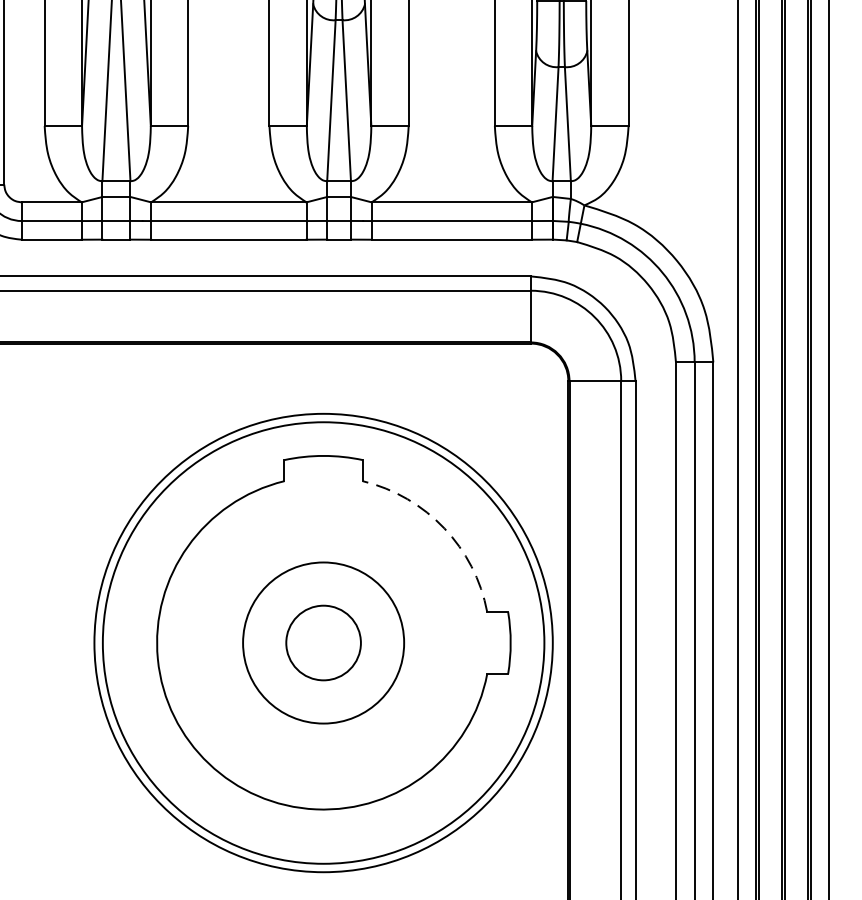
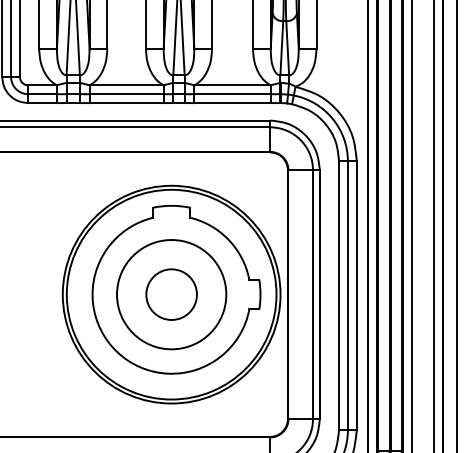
arc: (445, 528) -> (229, 240), dashed -> solid
circle: (323, 642) -> (171, 294), size x1.43
circle: (323, 642) -> (171, 294), size x1.43

